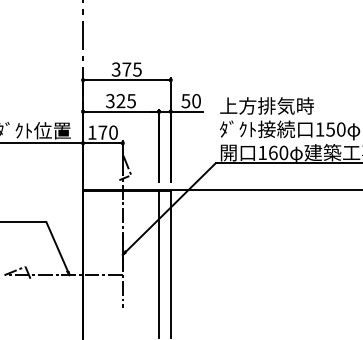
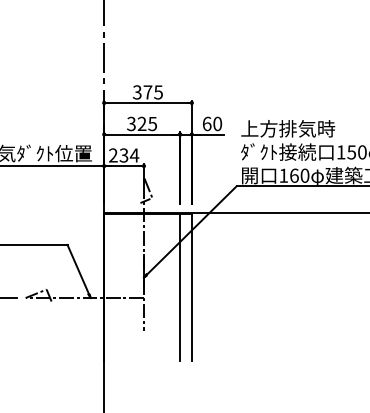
text: (185, 100) -> (206, 123), 50 -> 60
text: (103, 132) -> (124, 155), 170 -> 234

